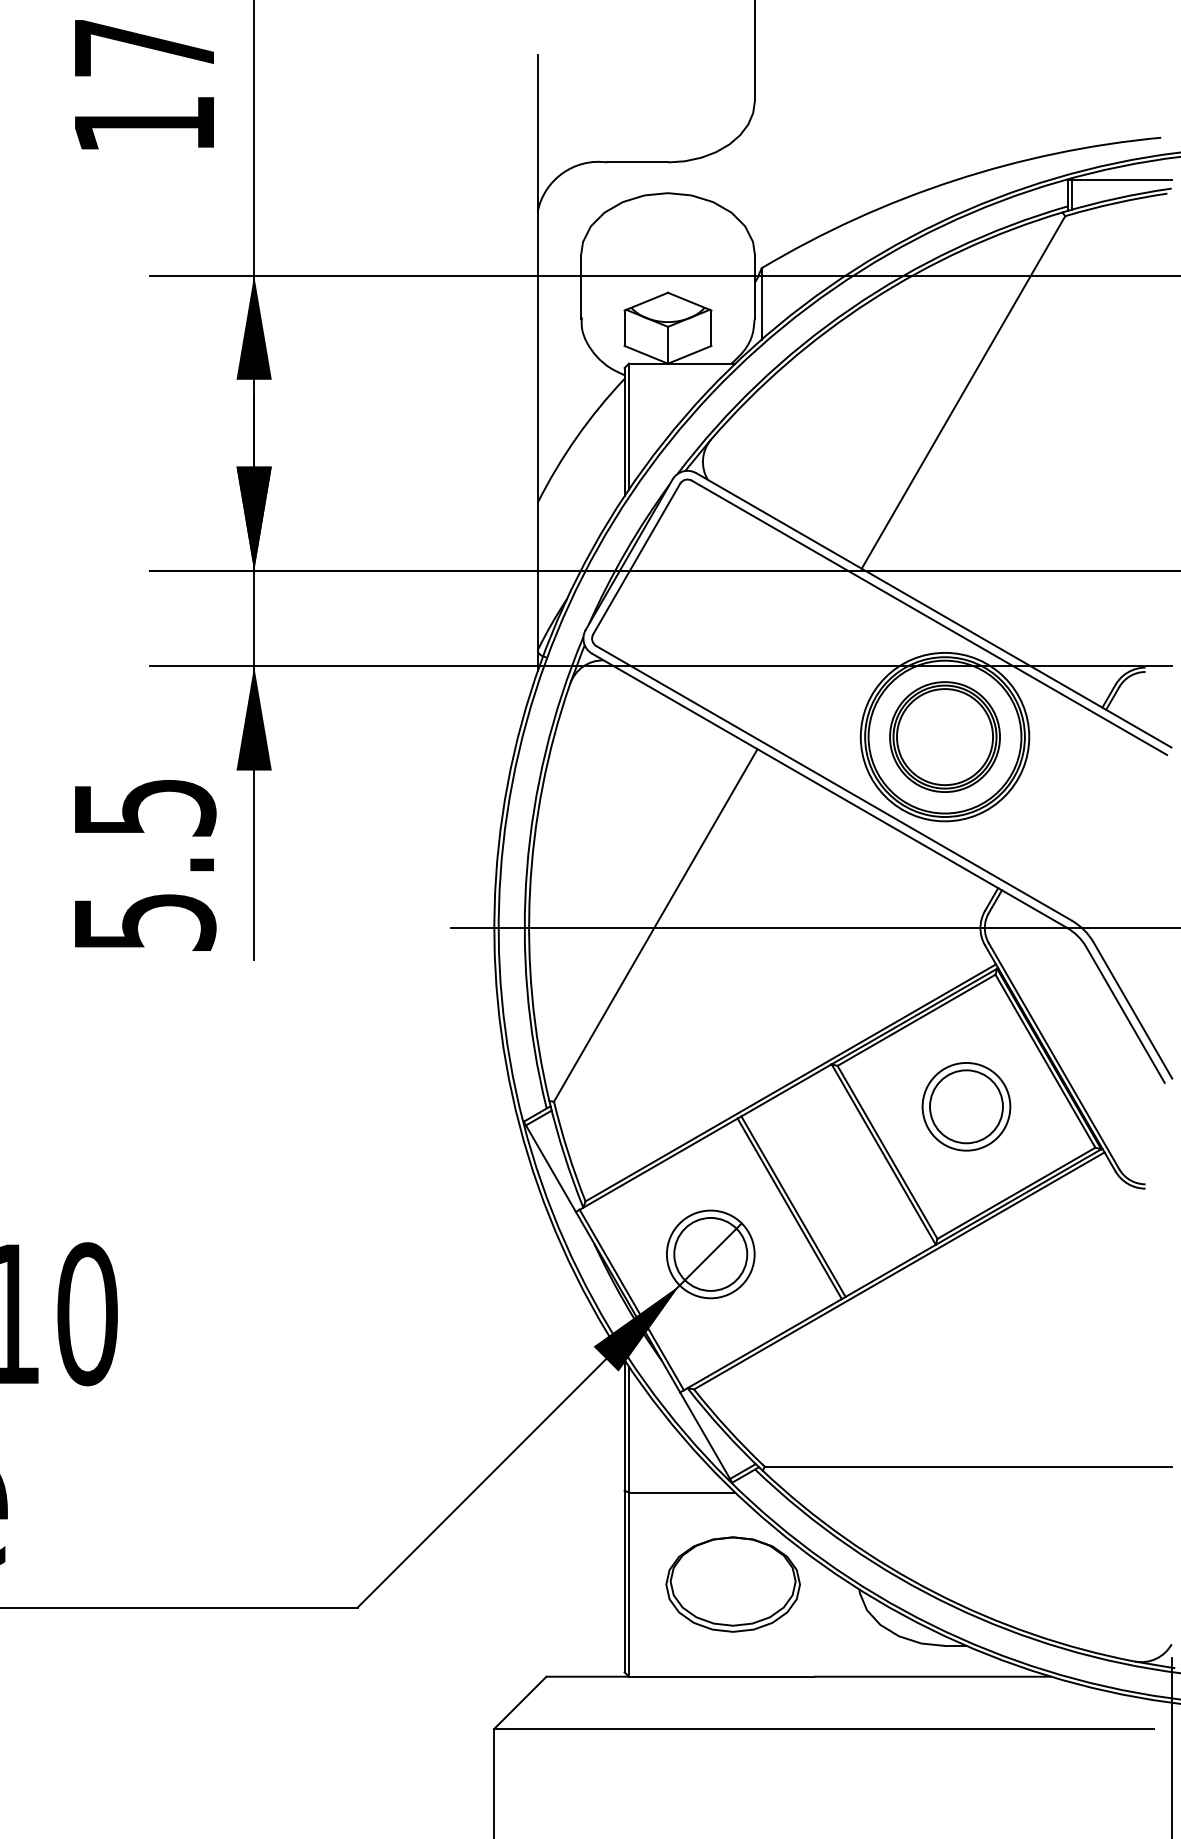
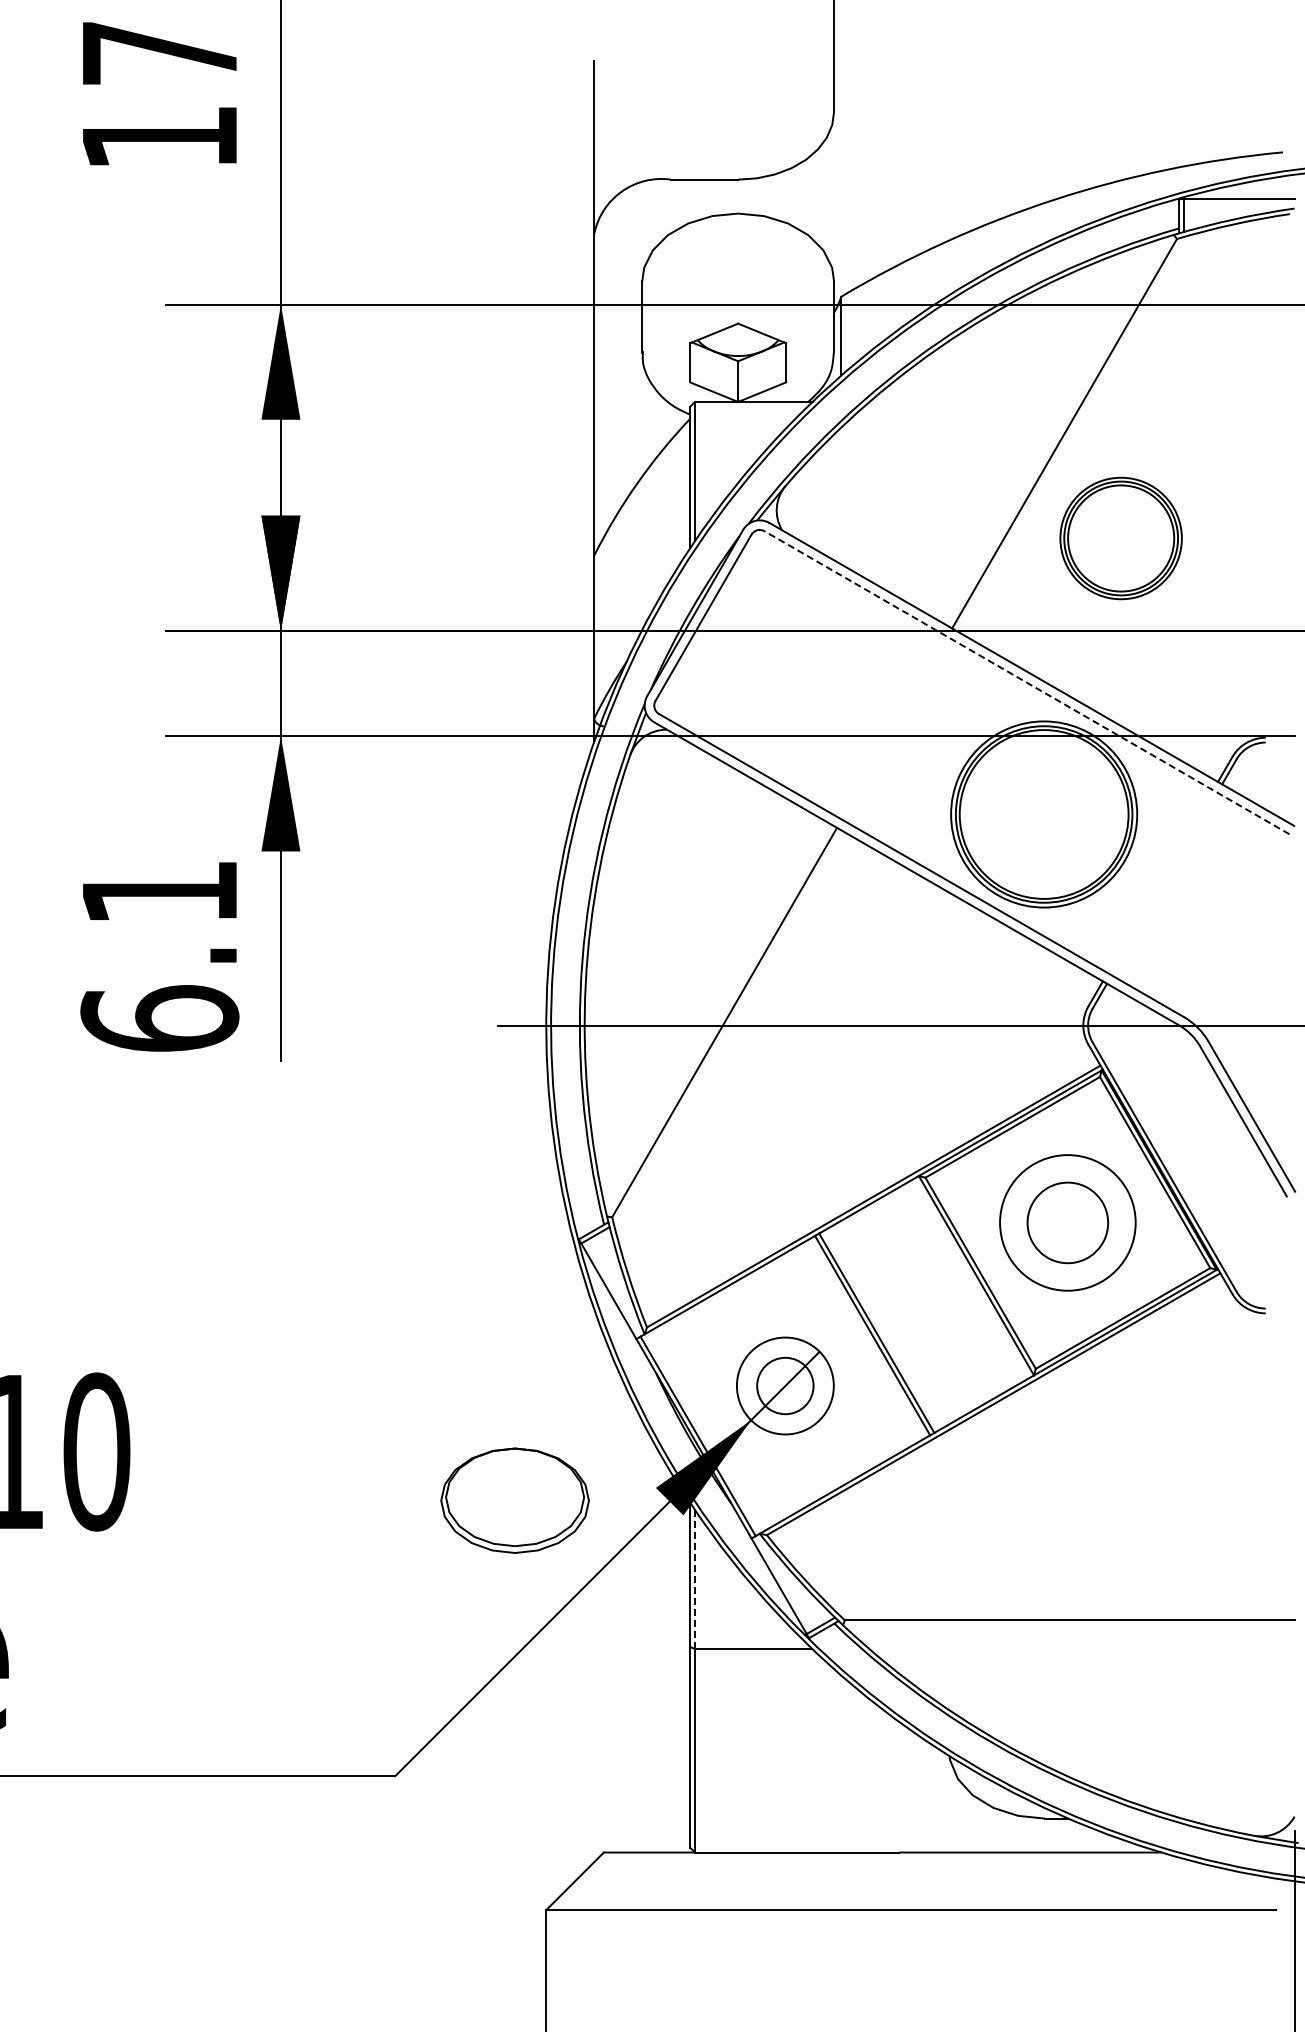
line: (929, 617) -> (1026, 682), solid -> dashed
part: (944, 737) -> (1120, 538), moved
text: (144, 865) -> (159, 956), 5.5 -> 6.1
circle: (966, 1106) -> (1067, 1222), size x1.4
circle: (710, 1253) -> (785, 1385), size x0.7
line: (628, 1429) -> (694, 1579), solid -> dashed
part: (732, 1584) -> (514, 1500), moved

